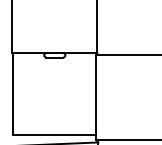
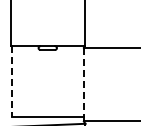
line: (13, 94) -> (11, 82), solid -> dashed
line: (95, 97) -> (83, 84), solid -> dashed

